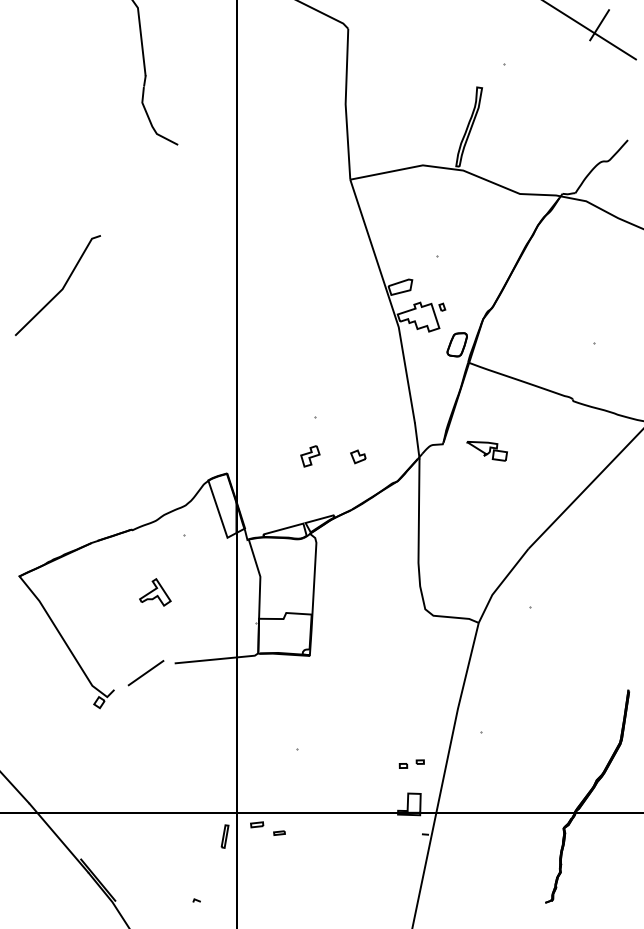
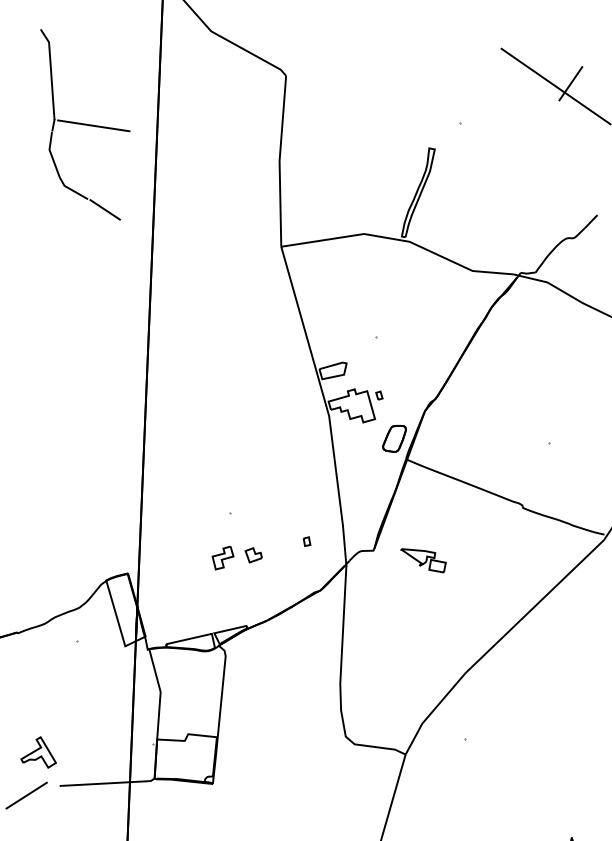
line: (180, 79) -> (93, 125), added
line: (193, 153) -> (105, 209), added
part: (383, 438) -> (306, 541), added
part: (358, 456) -> (253, 554), moved
part: (155, 592) -> (39, 752), moved

